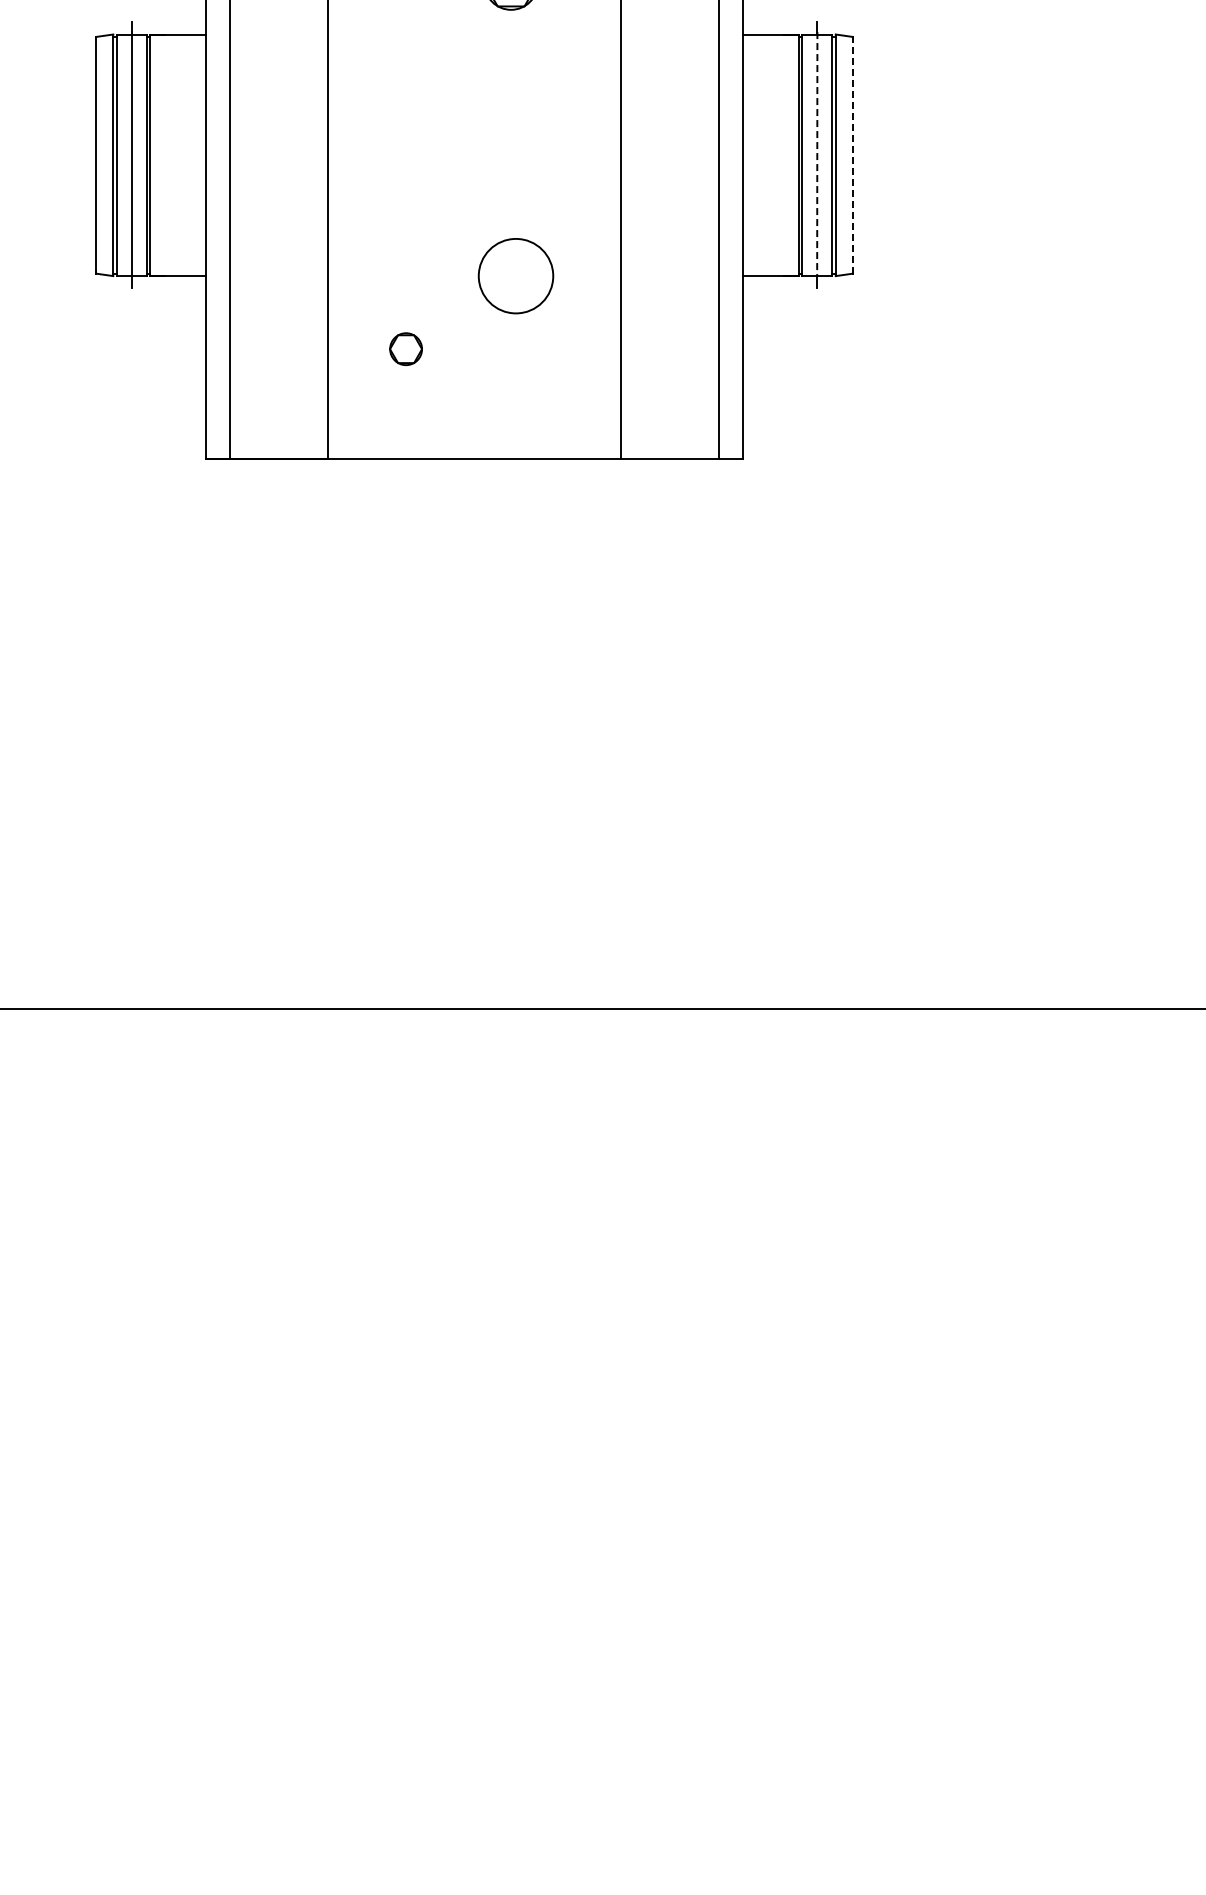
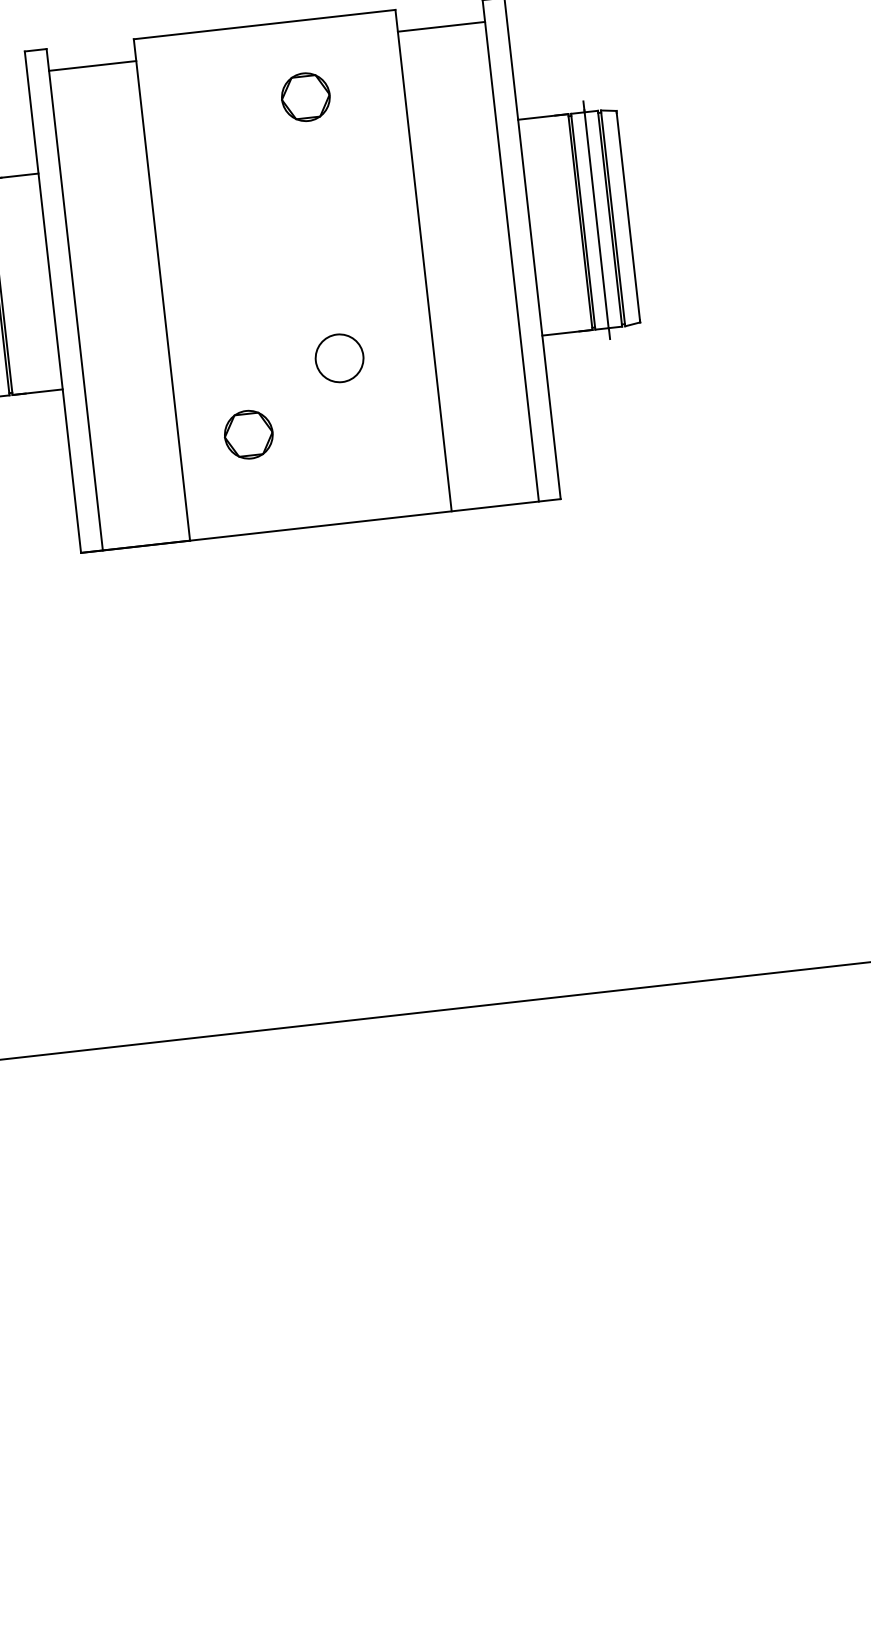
line: (817, 154) -> (596, 219), dashed -> solid
line: (852, 154) -> (628, 215), dashed -> solid
circle: (515, 275) -> (339, 357), size x0.71
part: (405, 348) -> (248, 434), size x1.67

